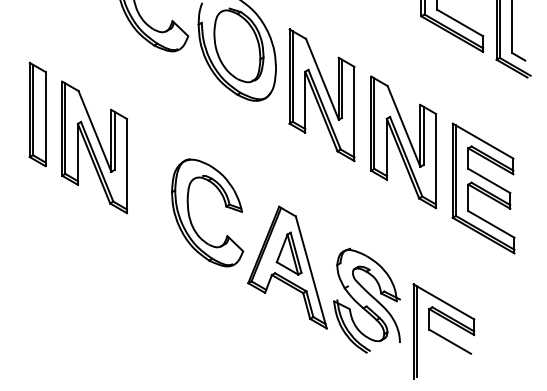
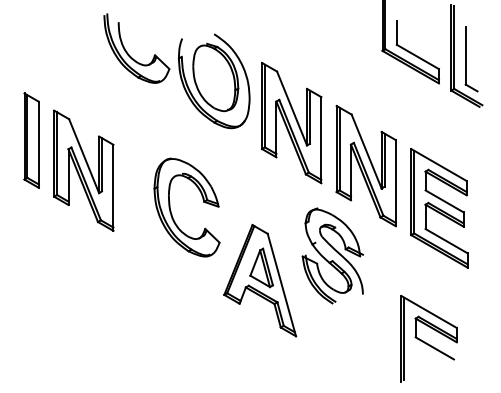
part: (190, 216) -> (171, 210), moved
part: (366, 300) -> (332, 255), moved
part: (443, 330) -> (428, 338), moved

